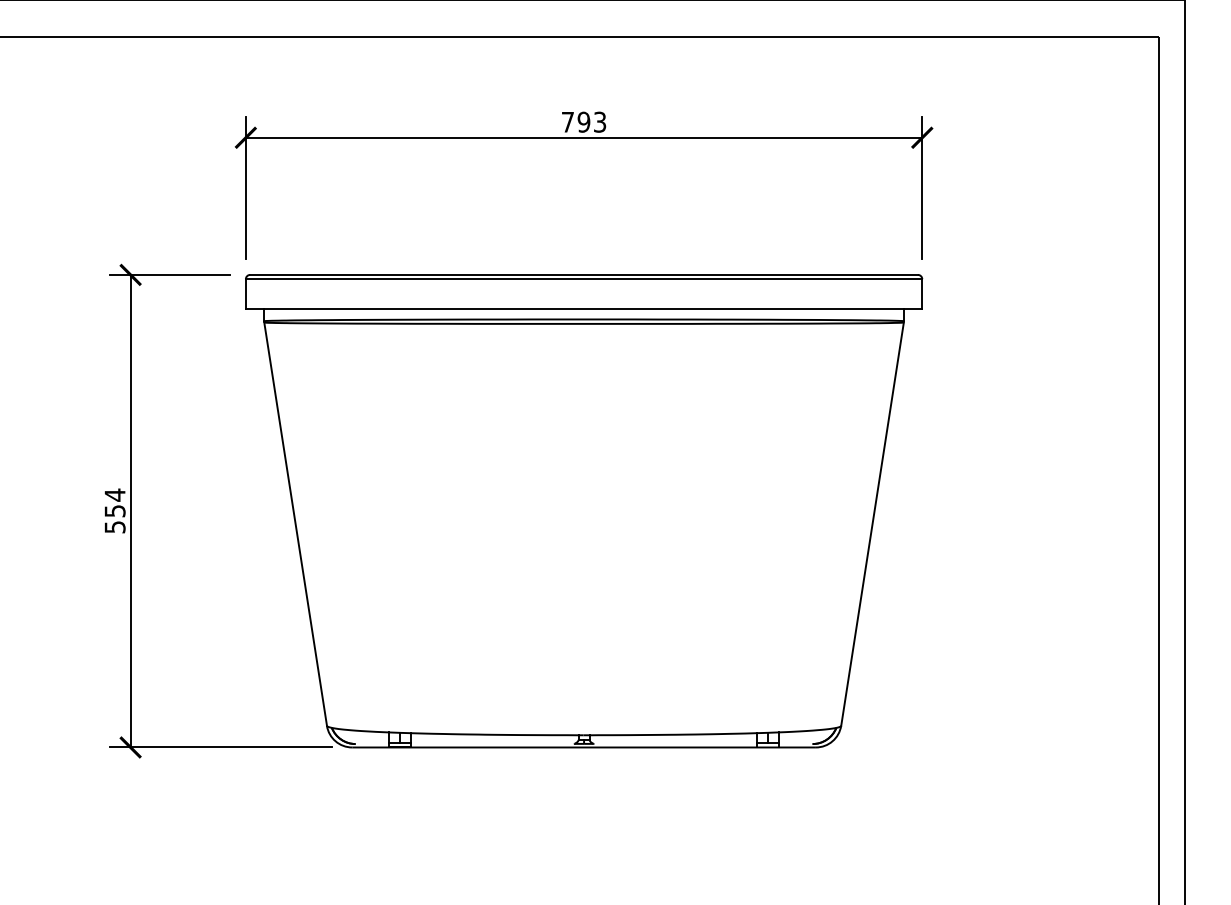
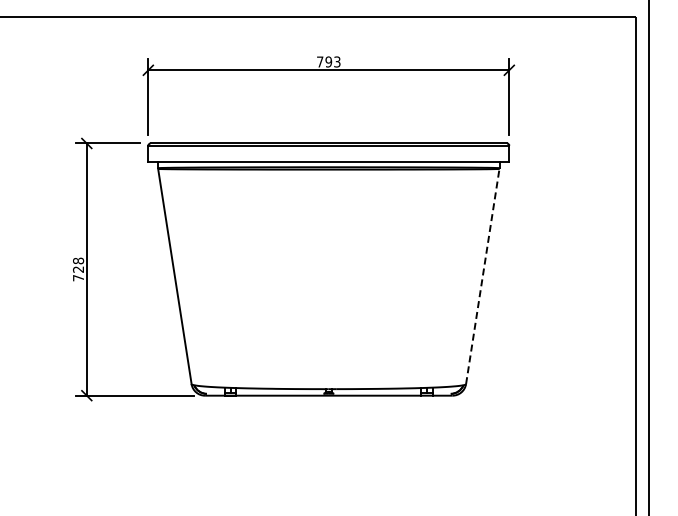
text: (115, 511) -> (78, 269), 554 -> 728
line: (872, 524) -> (482, 276), solid -> dashed

